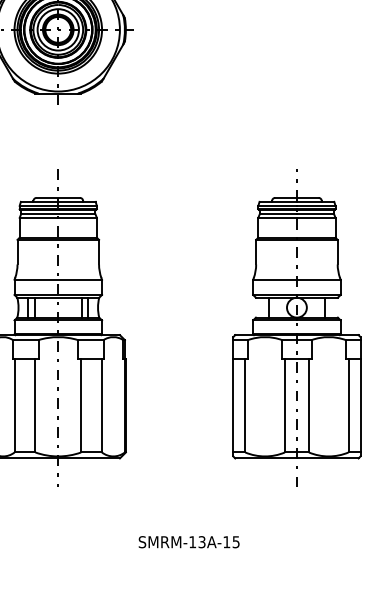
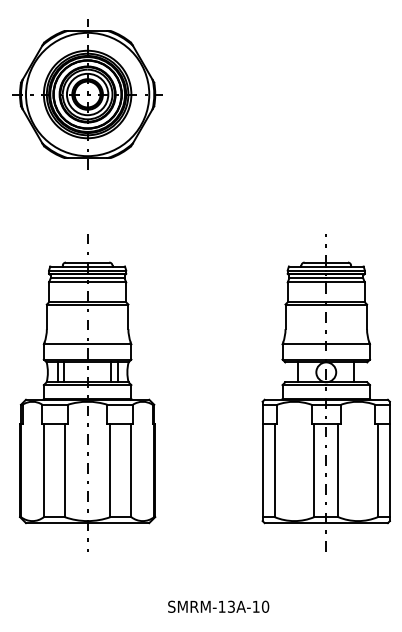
text: (236, 541) -> (265, 606), SMRM-13A-15 -> SMRM-13A-10

